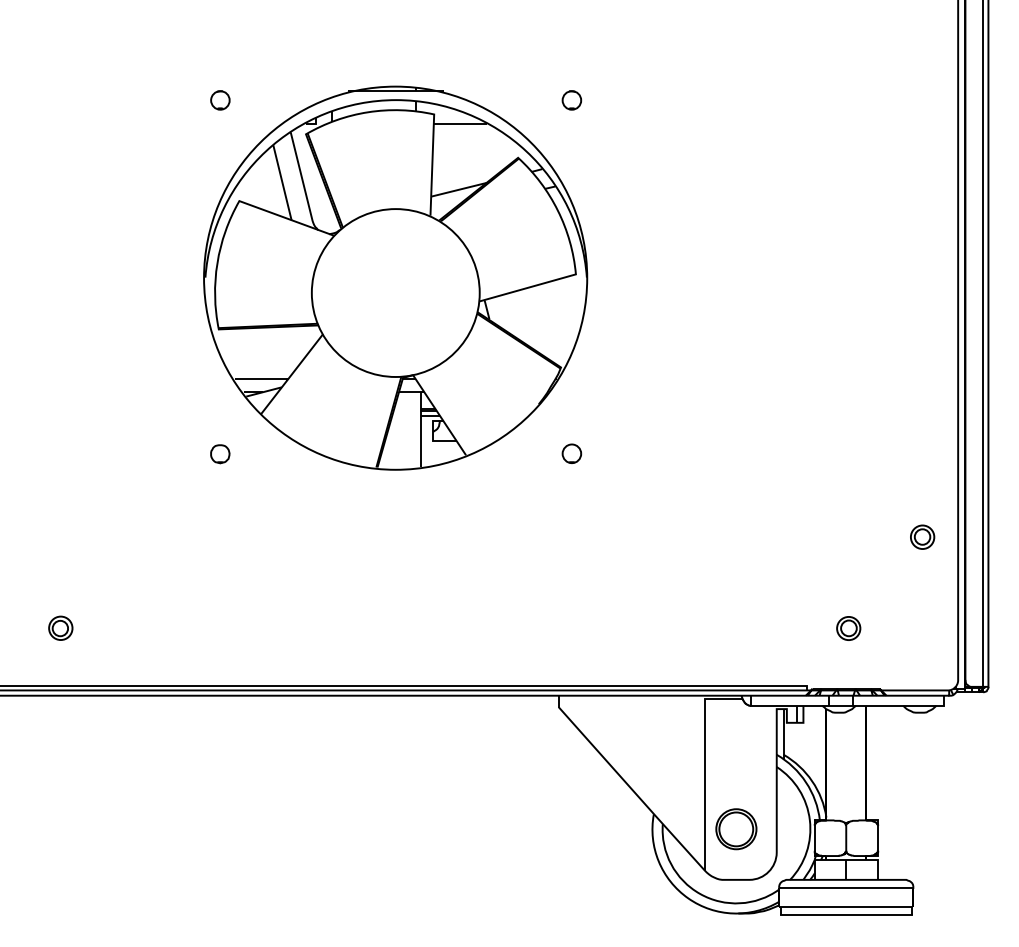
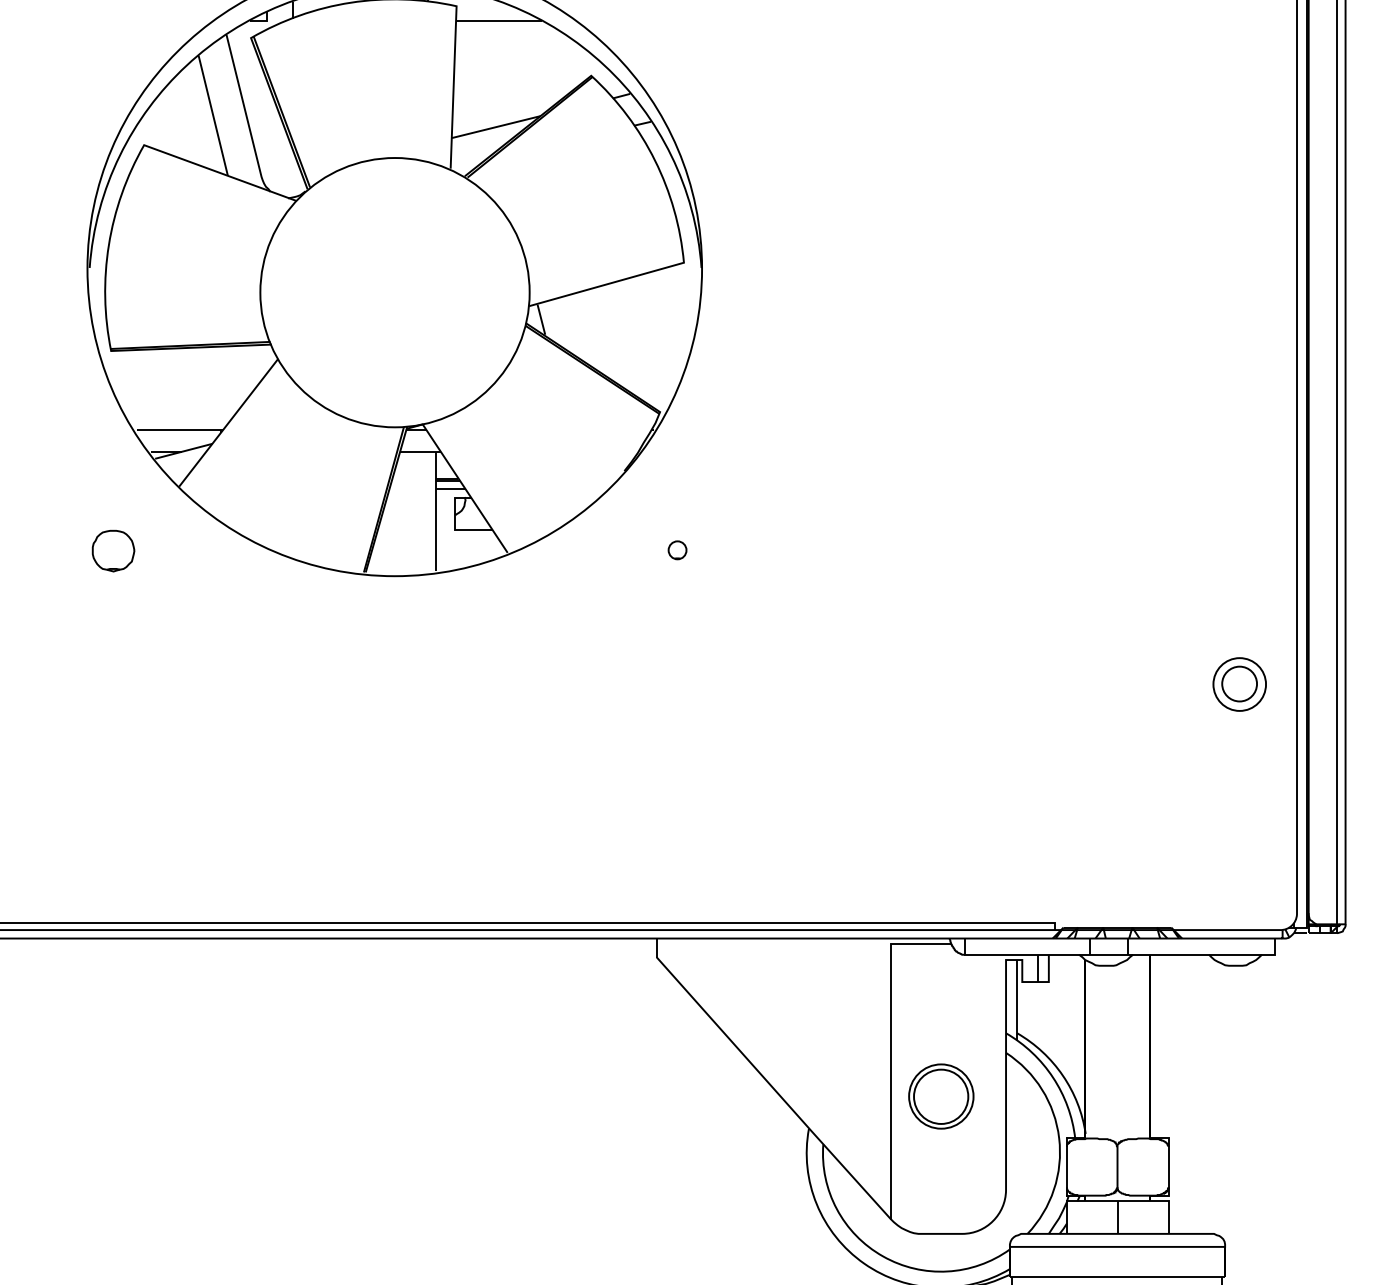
part: (571, 453) -> (676, 550), size x0.6
part: (220, 454) -> (113, 551), size x1.4
part: (922, 536) -> (1239, 683), size x1.4
part: (848, 628) -> (1121, 830), removed
part: (736, 829) -> (941, 1096), moved

